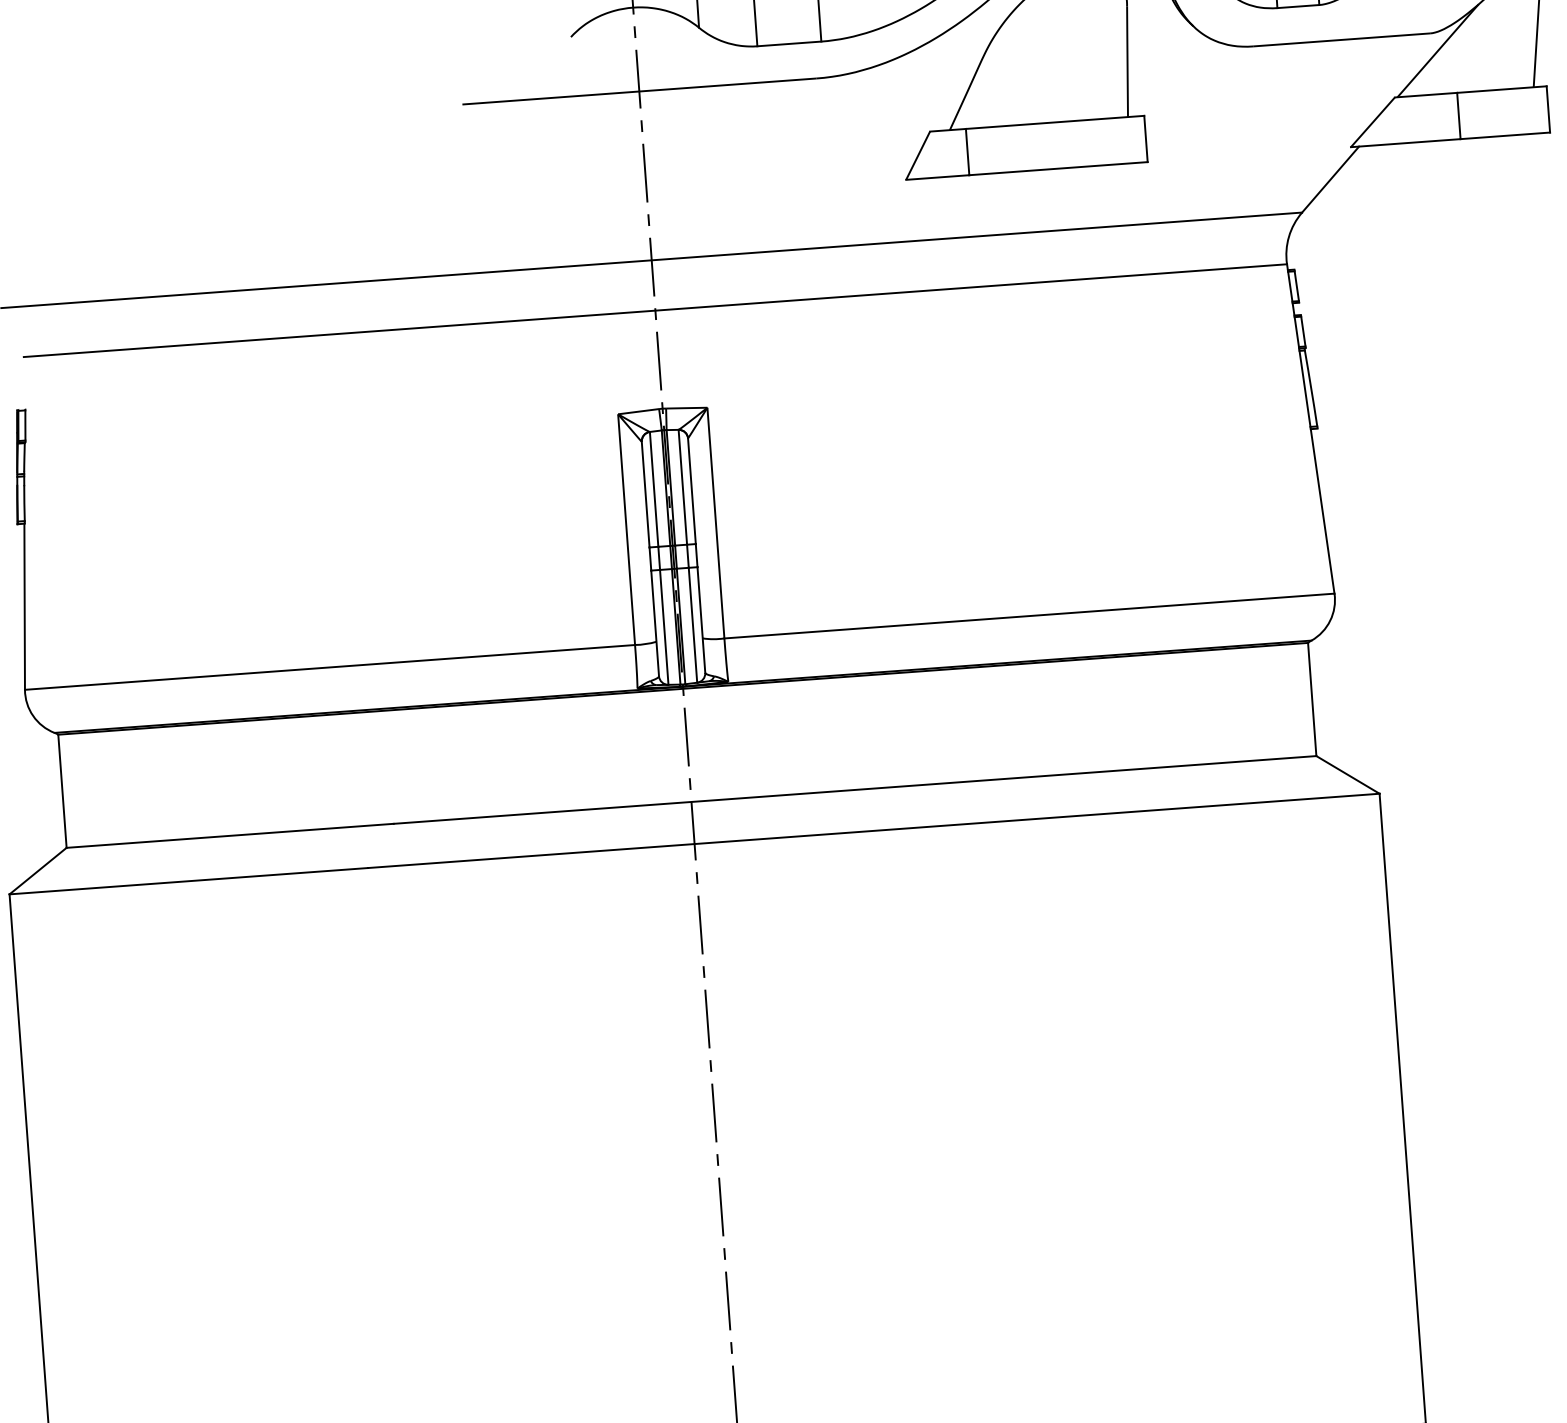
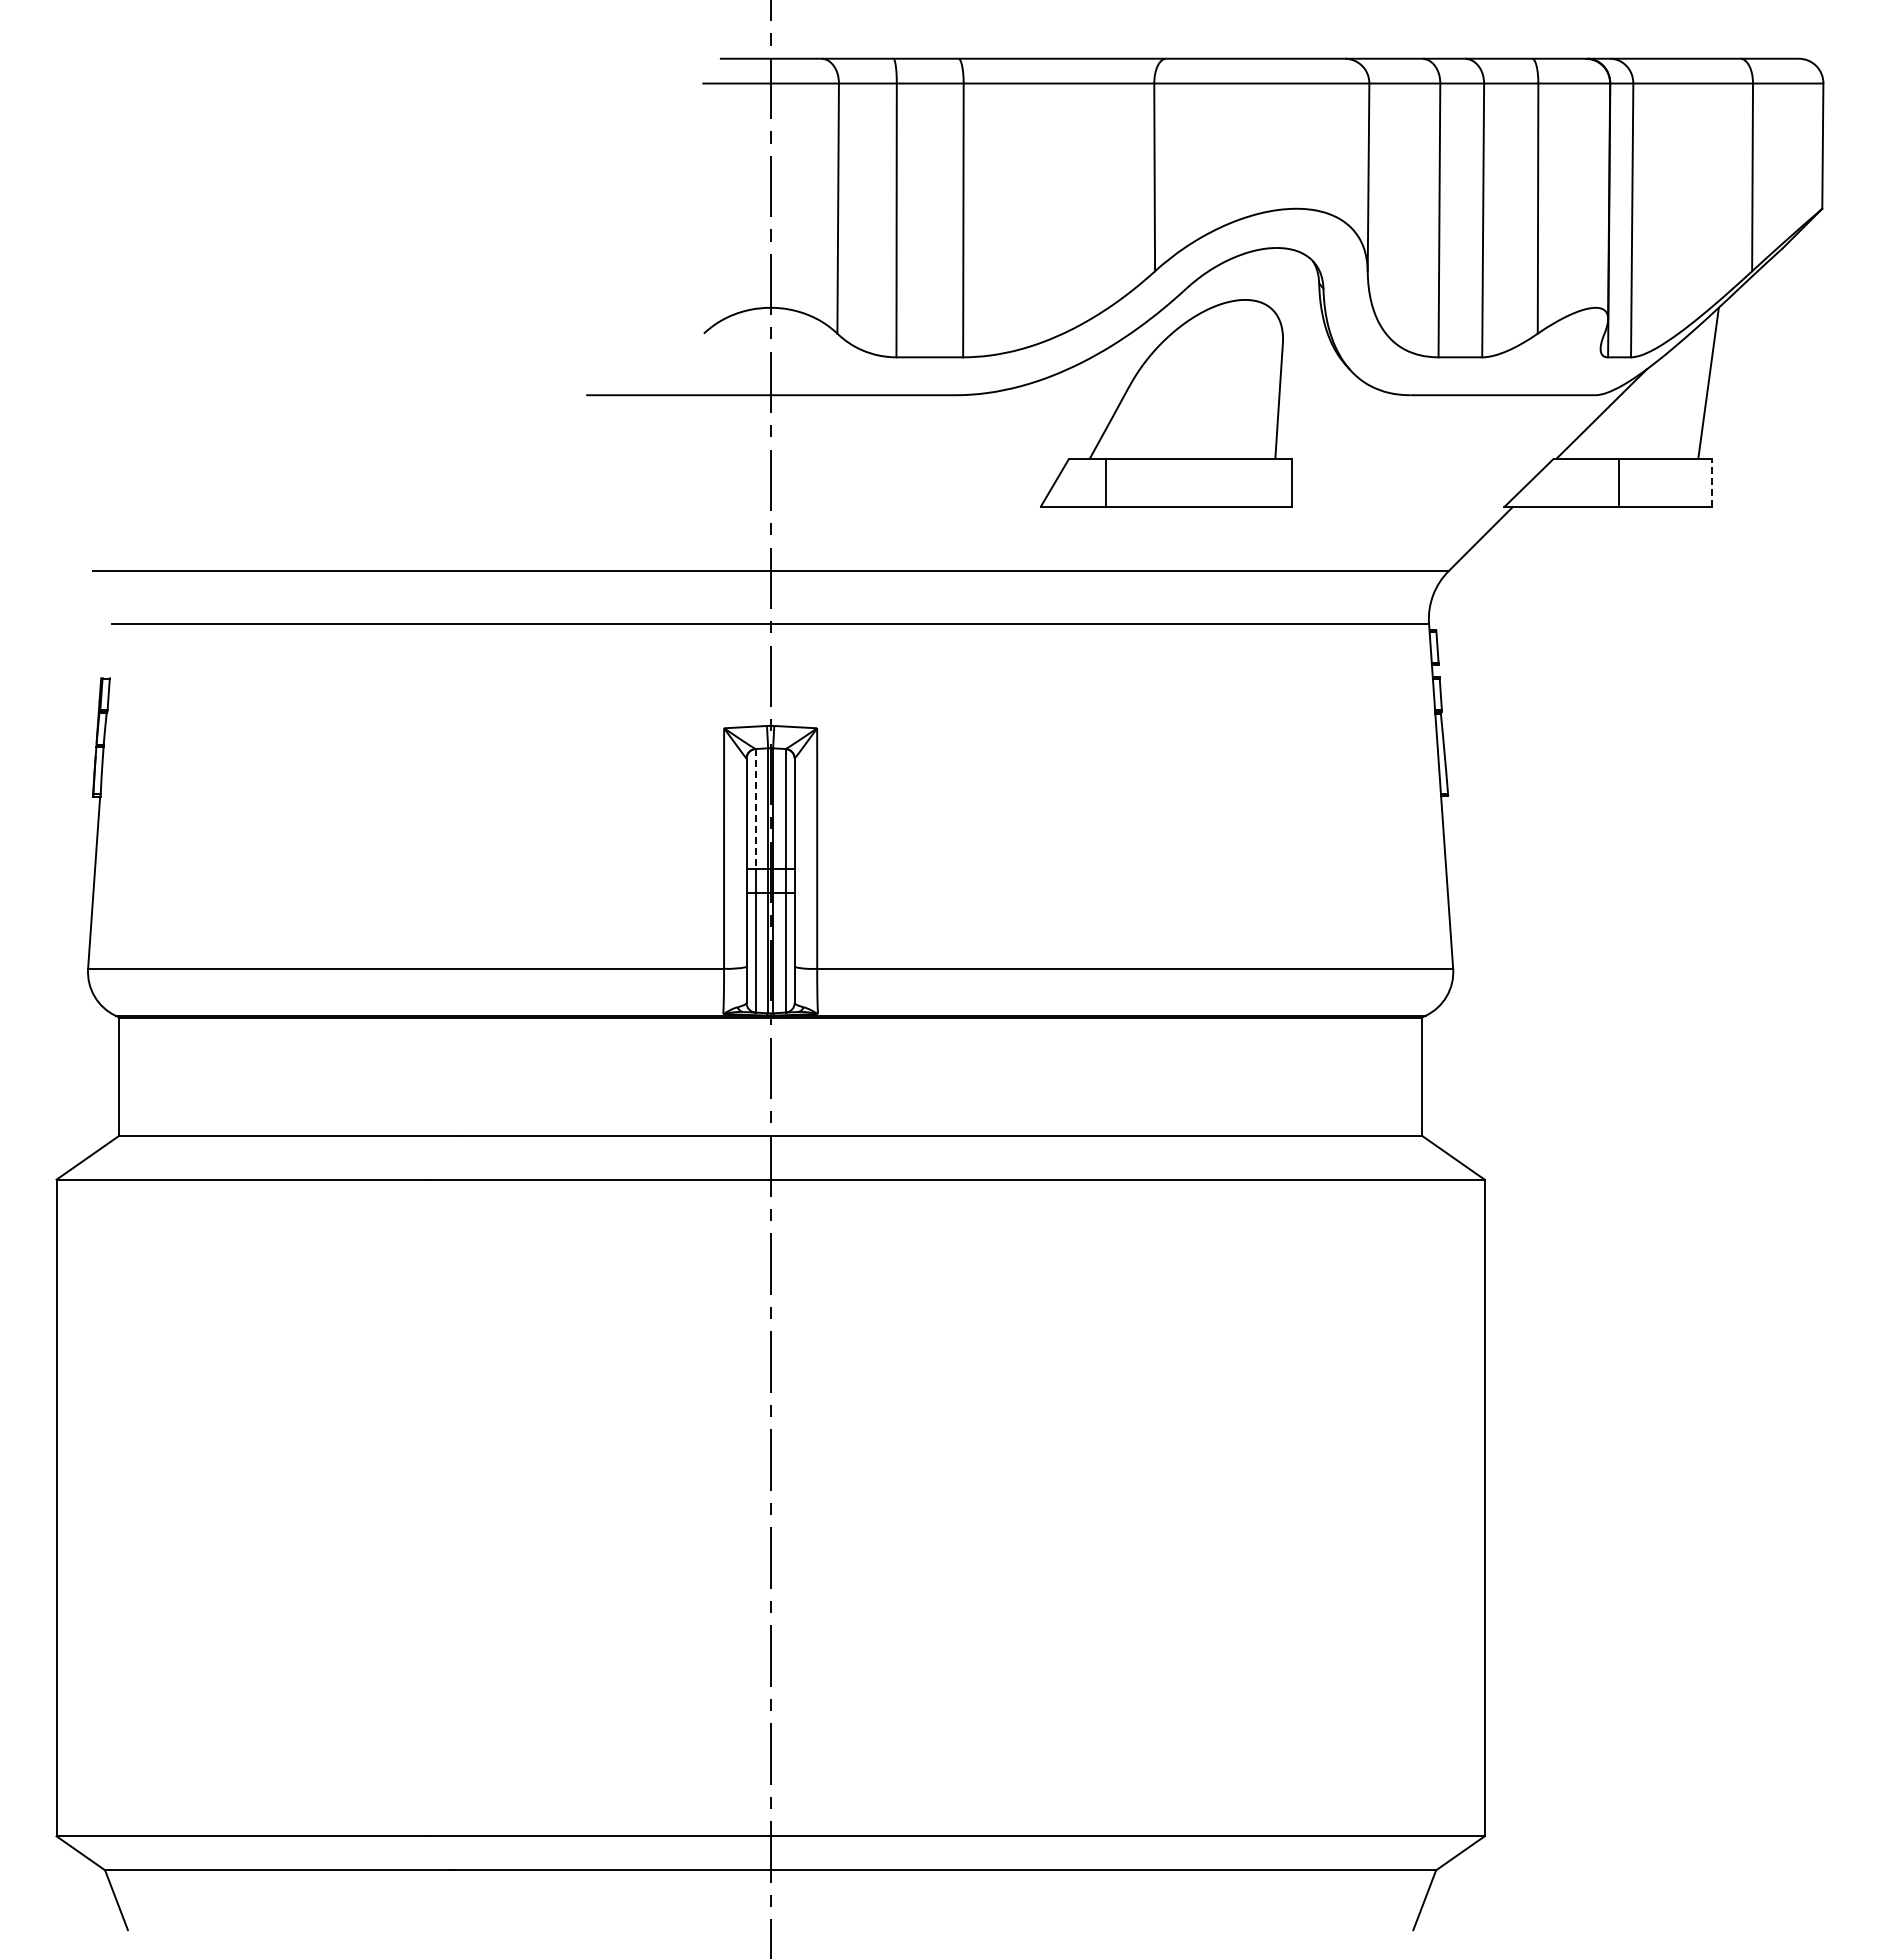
line: (1548, 108) -> (1711, 482), solid -> dashed
line: (653, 489) -> (755, 808), solid -> dashed

